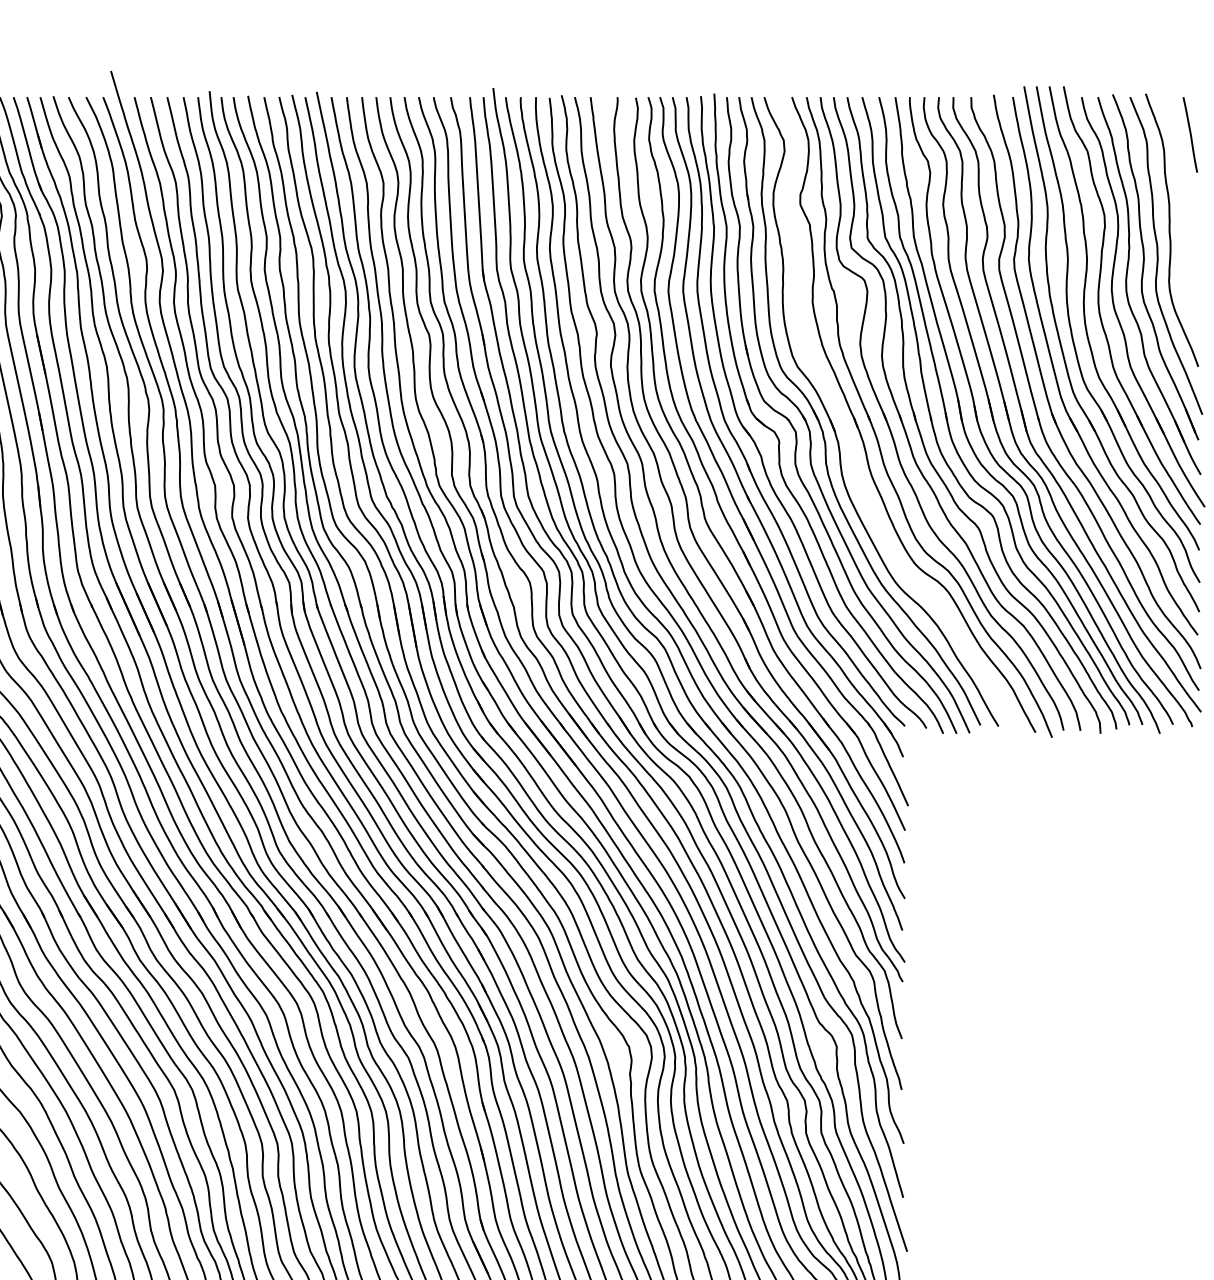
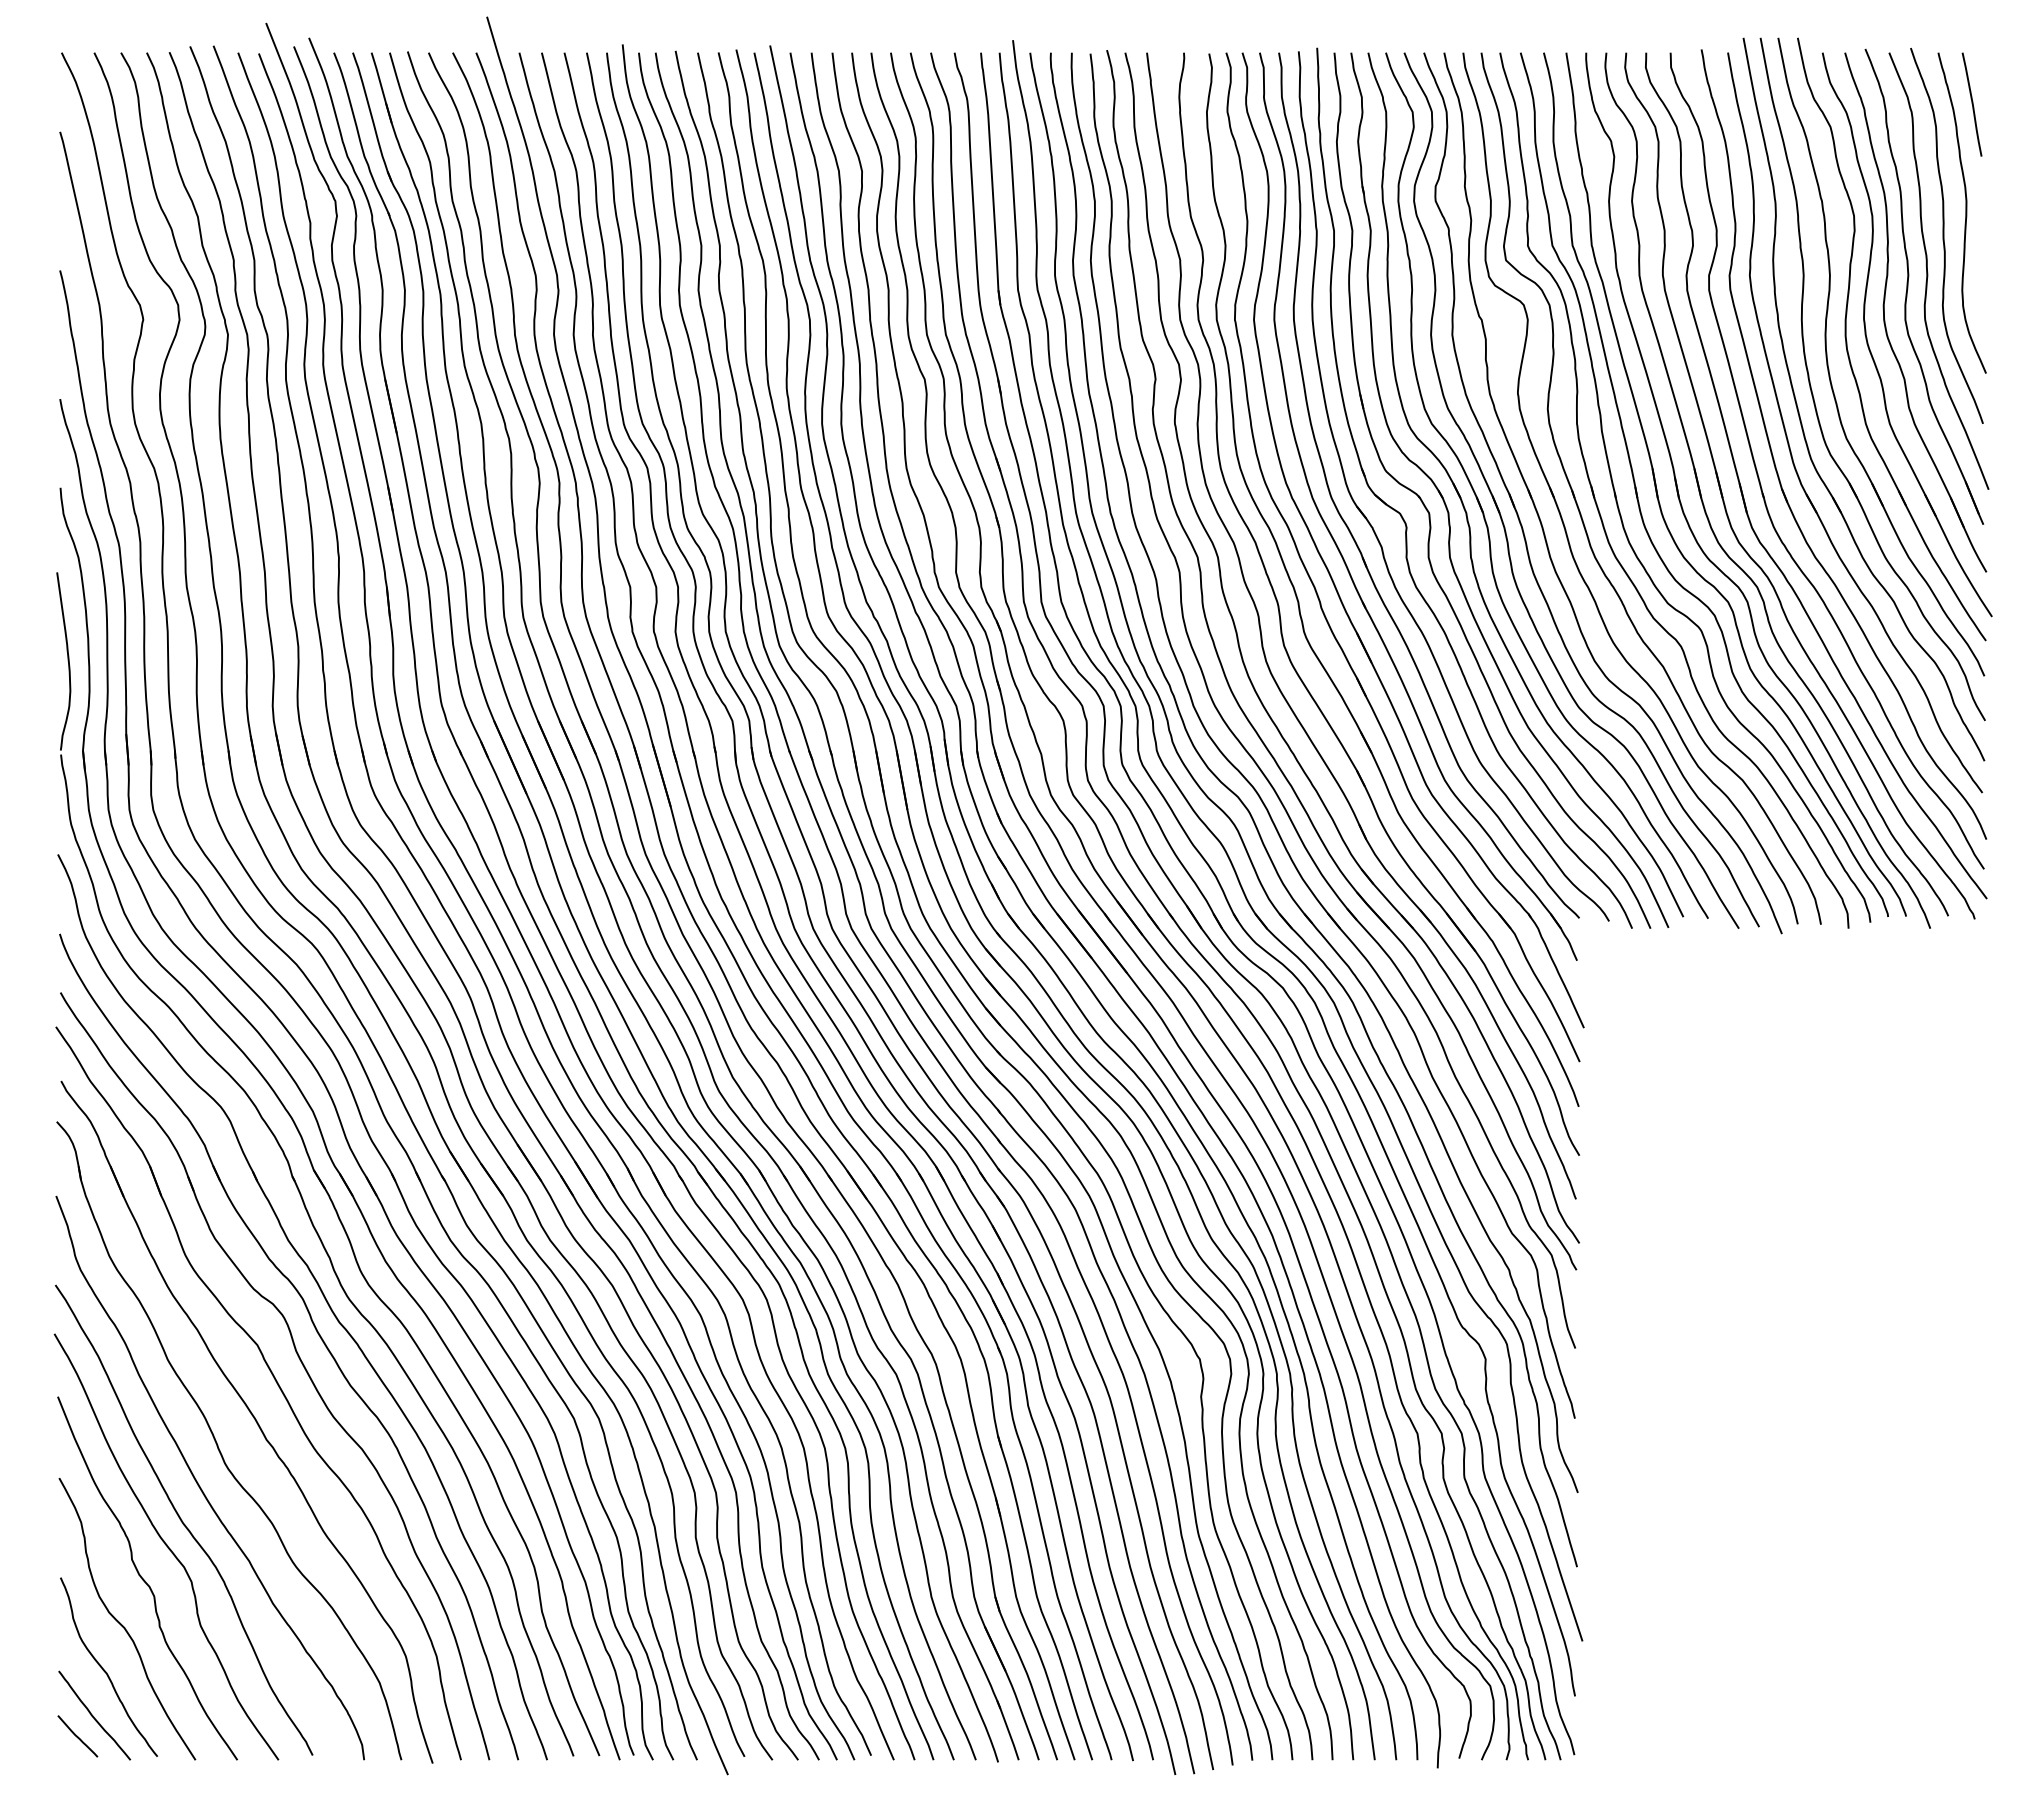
curve: (1185, 213) -> (1965, 212), added
part: (847, 431) -> (1500, 512), added

